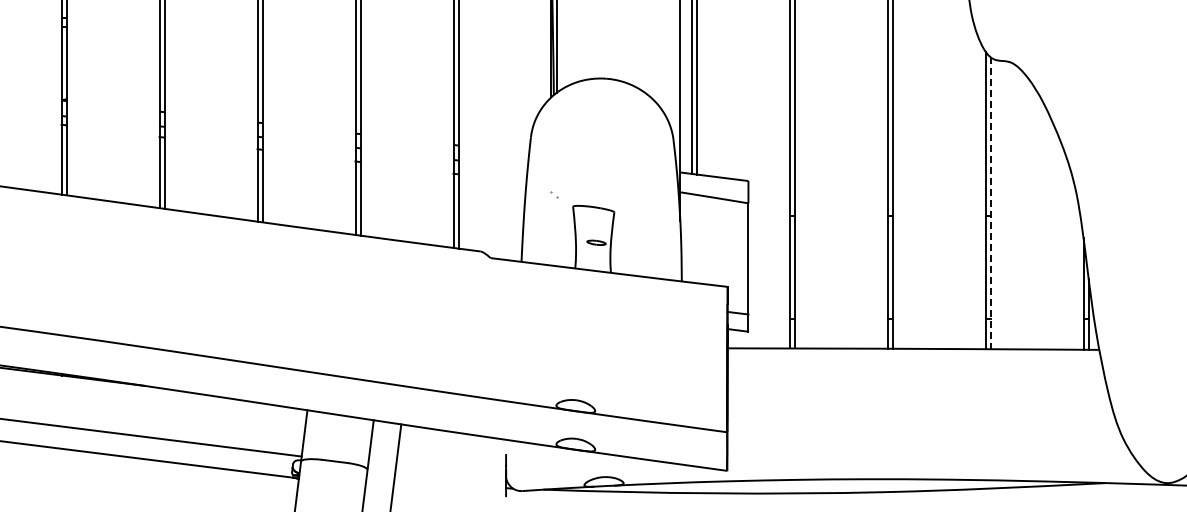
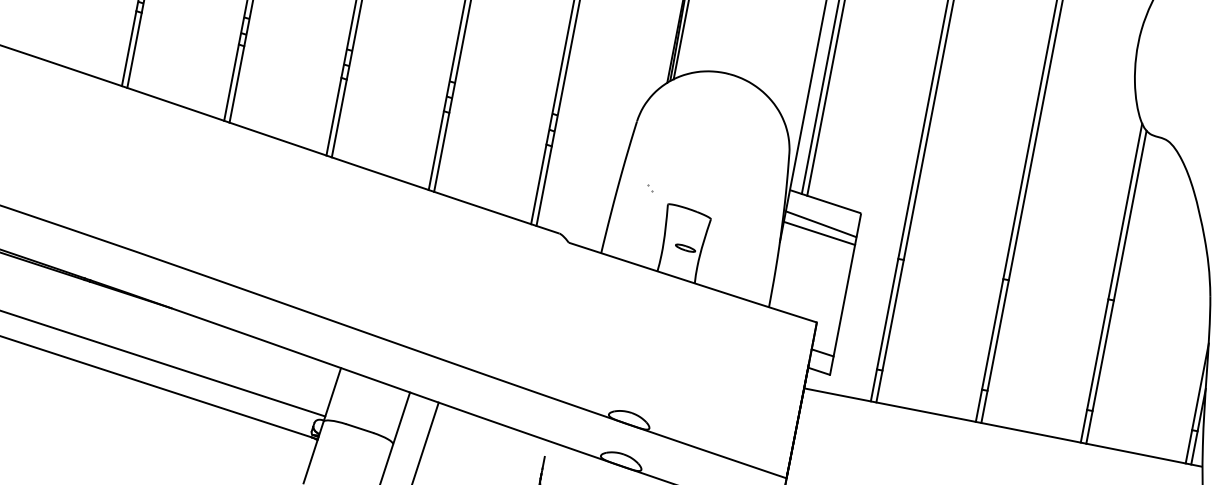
line: (990, 203) -> (1116, 287), dashed -> solid
line: (714, 206) -> (819, 233), added

